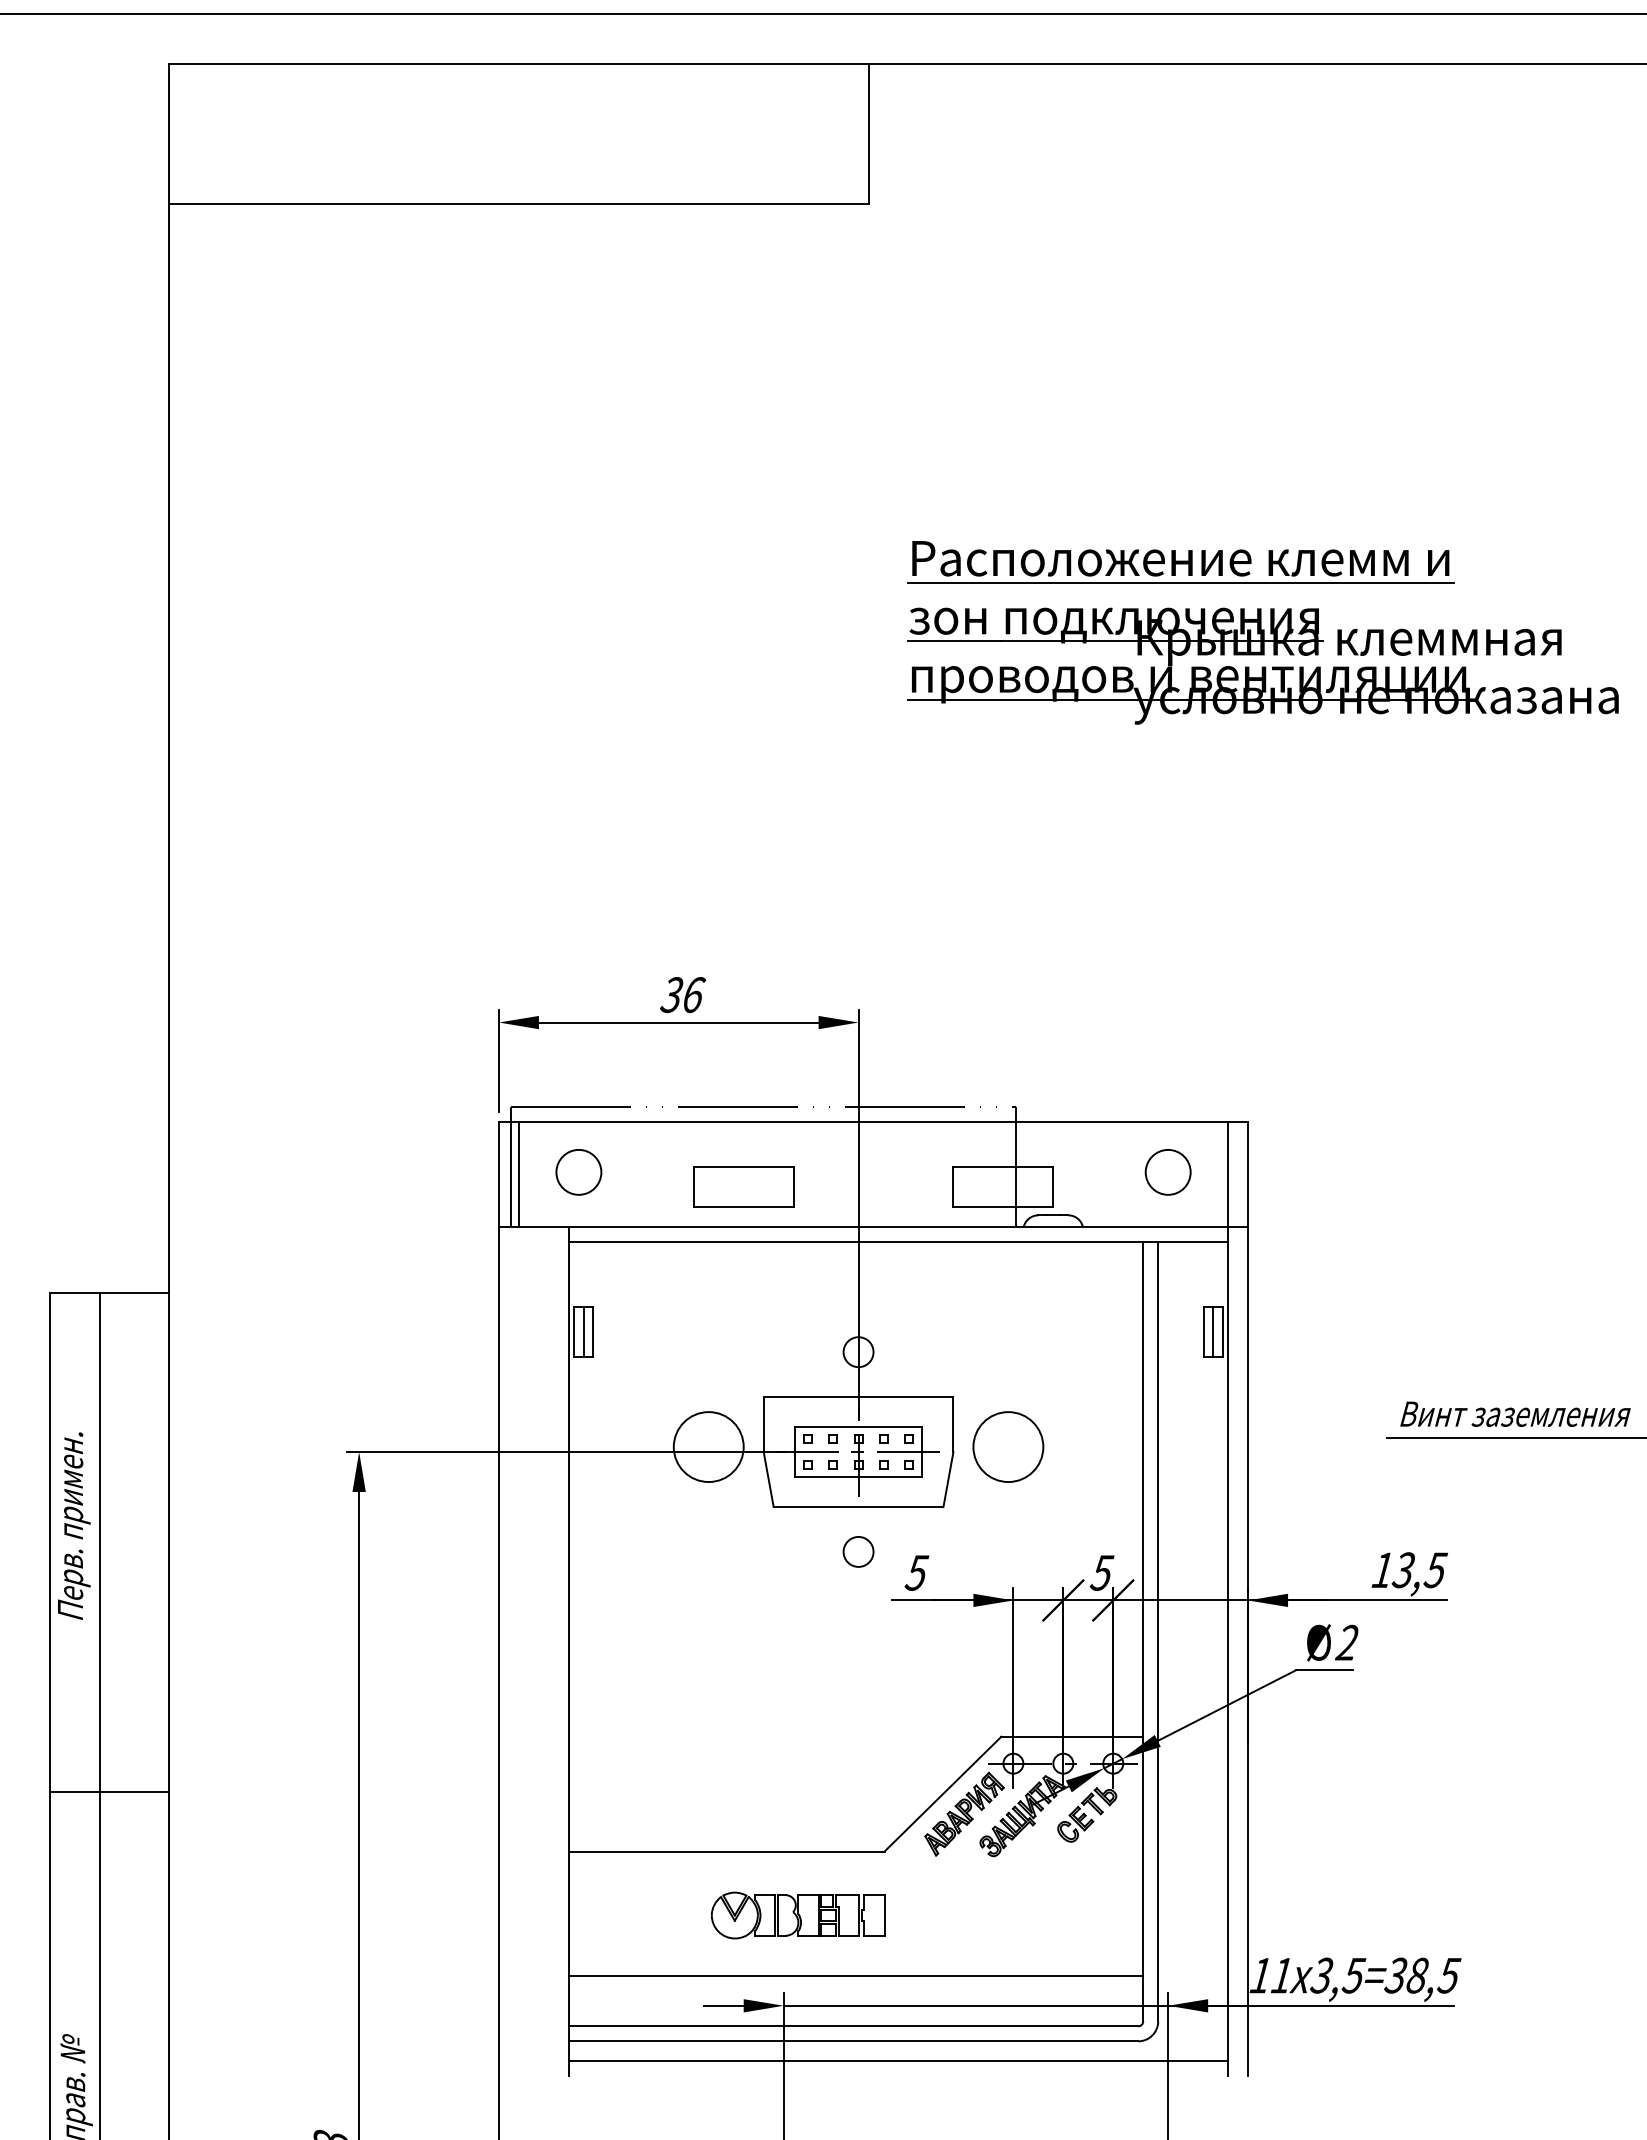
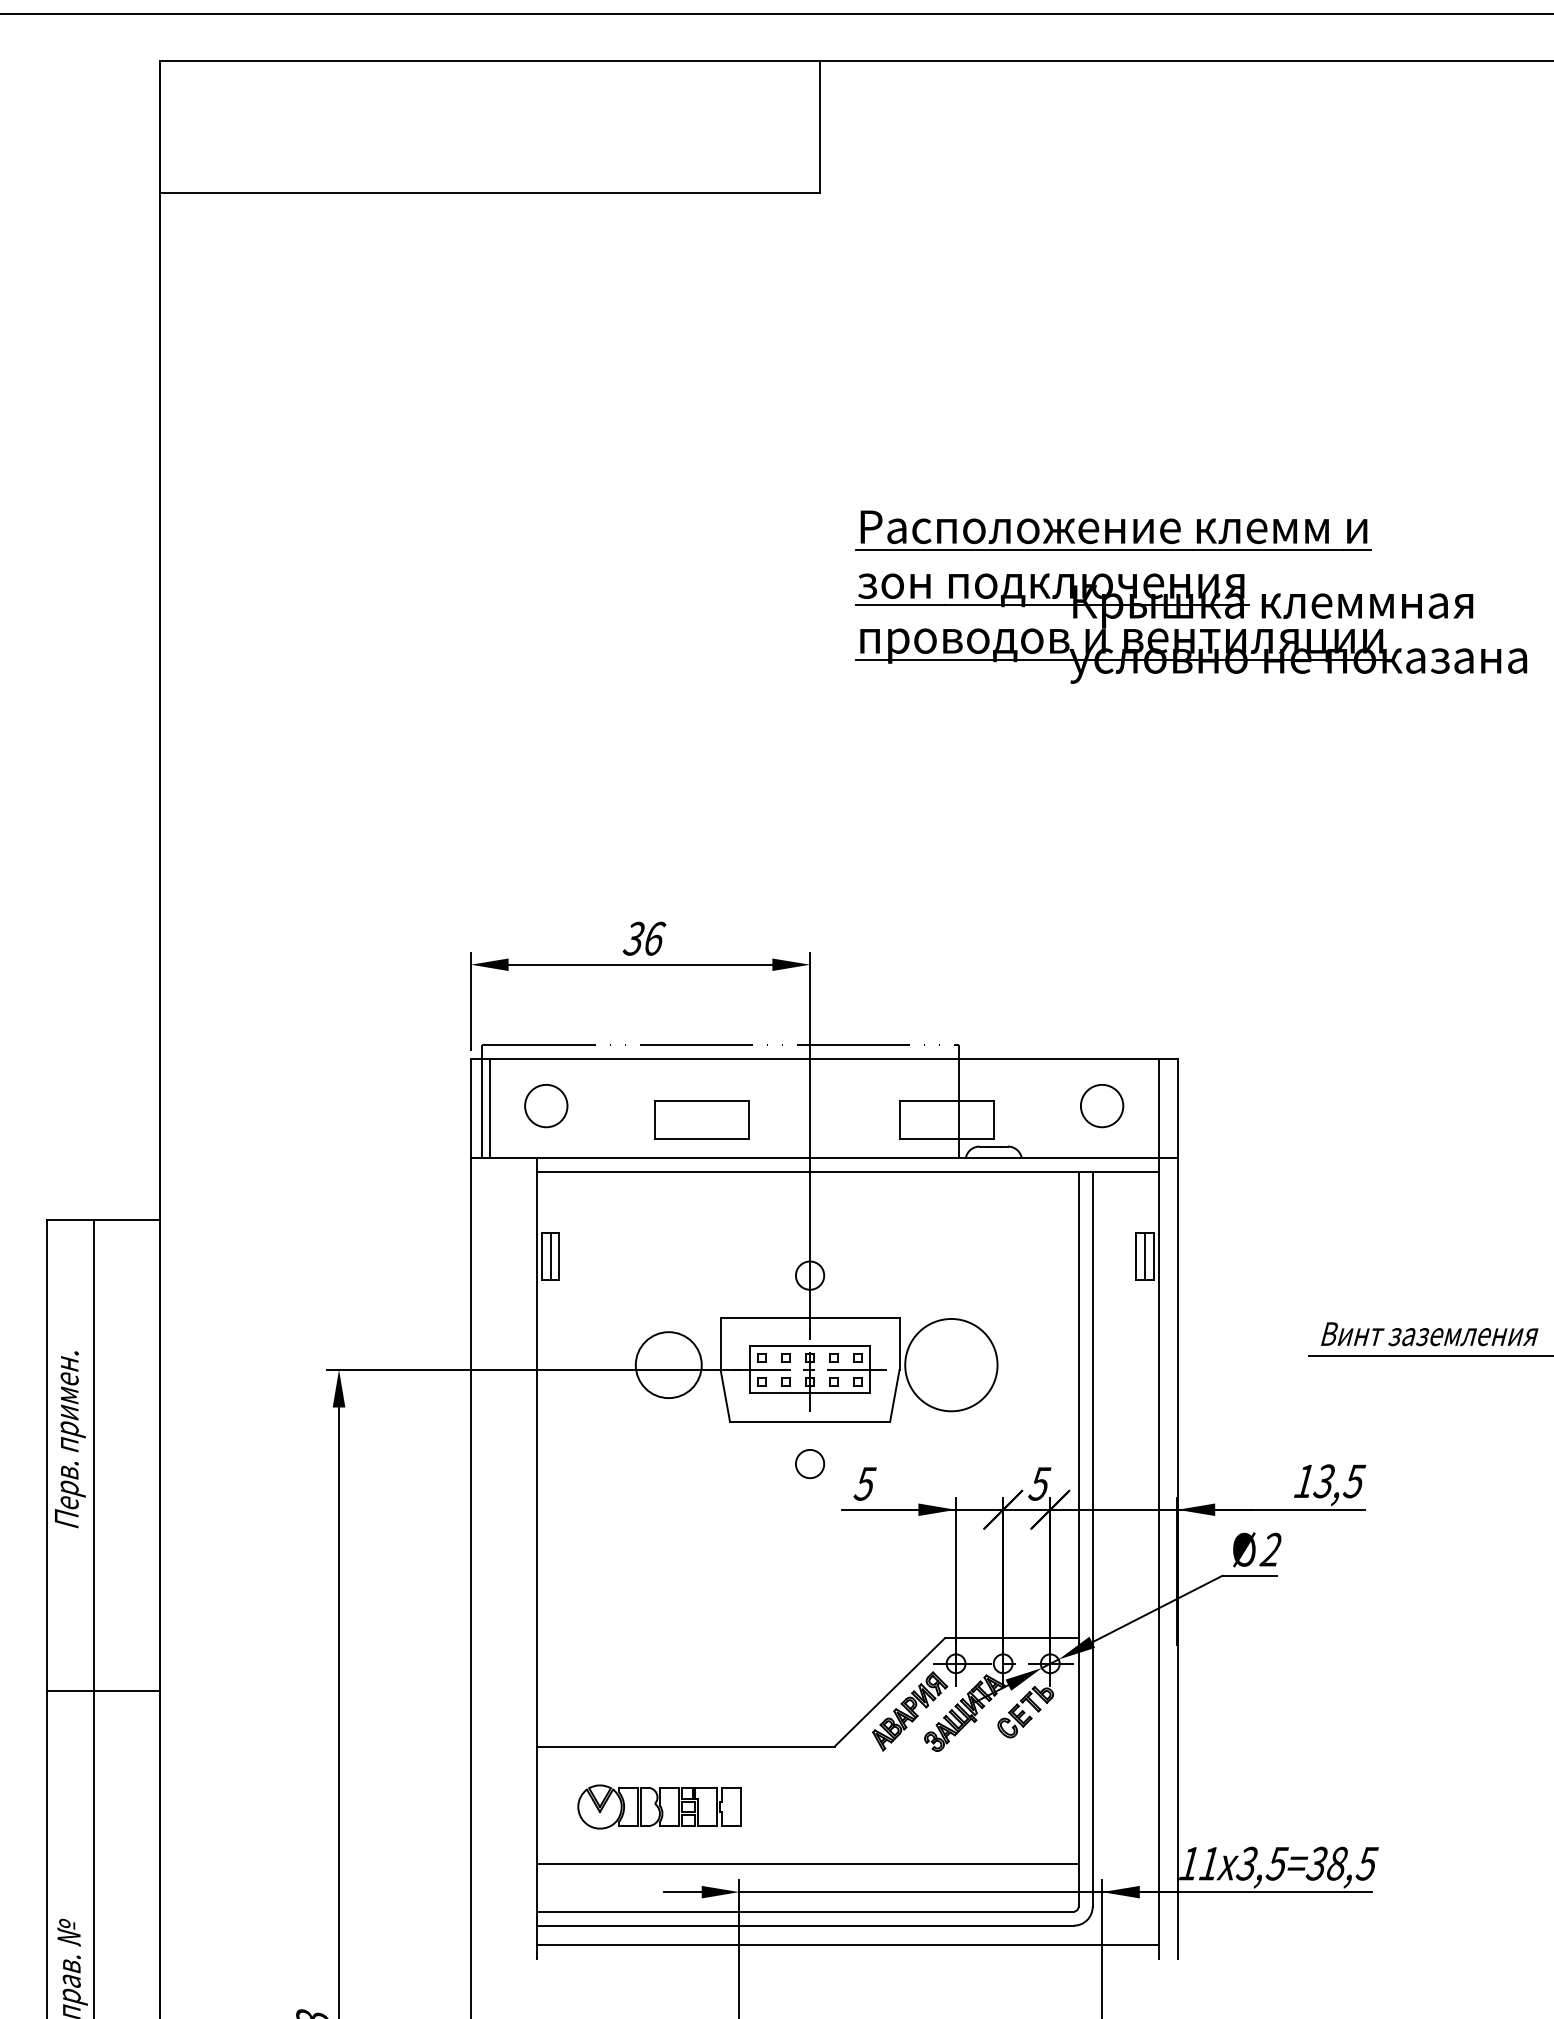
circle: (1008, 1447) -> (951, 1365), size x1.4
part: (798, 1915) -> (660, 1806), moved

